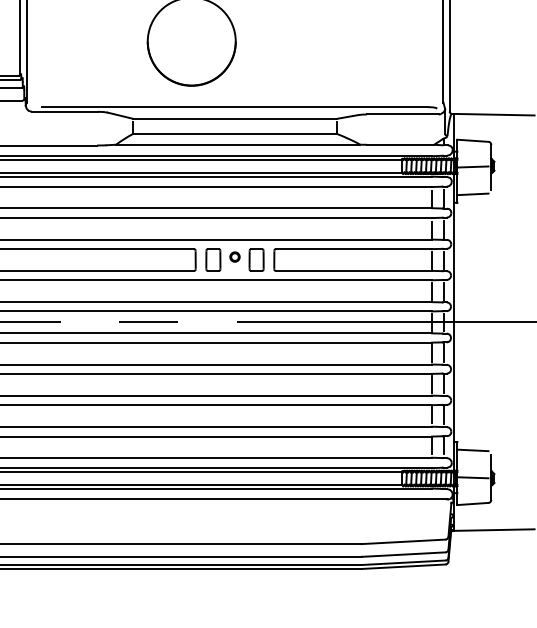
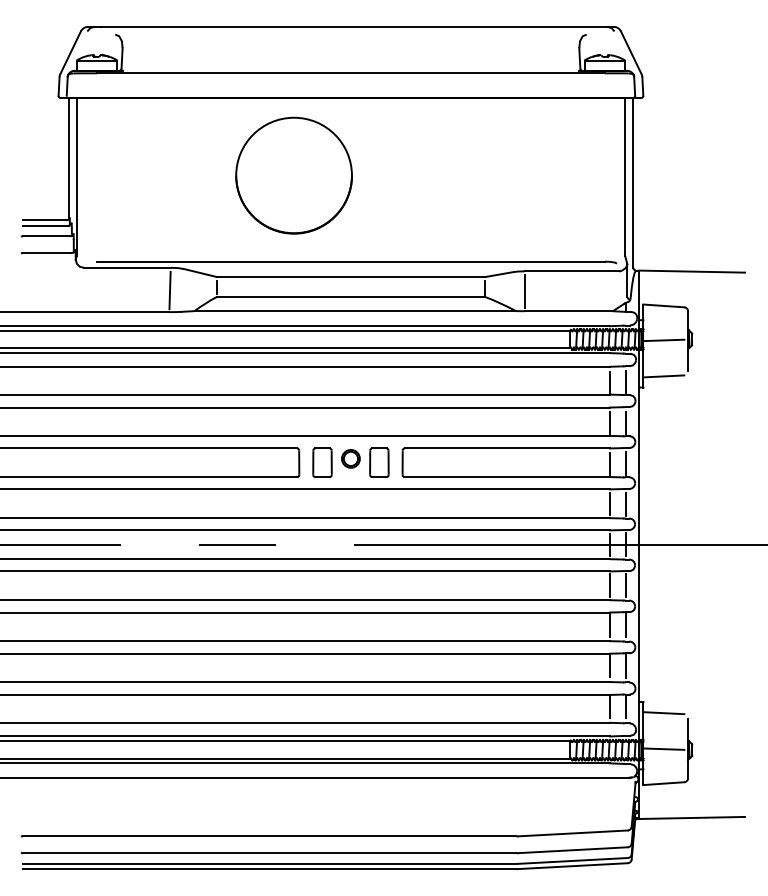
line: (97, 129) -> (169, 290), added
line: (366, 129) -> (524, 291), added
circle: (234, 256) -> (350, 458), size x1.43

